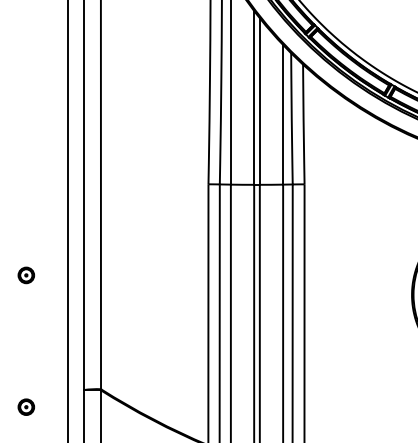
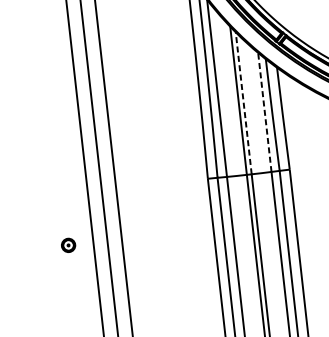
line: (259, 101) -> (243, 103), solid -> dashed
line: (283, 114) -> (265, 112), solid -> dashed
part: (26, 275) -> (68, 245), moved

